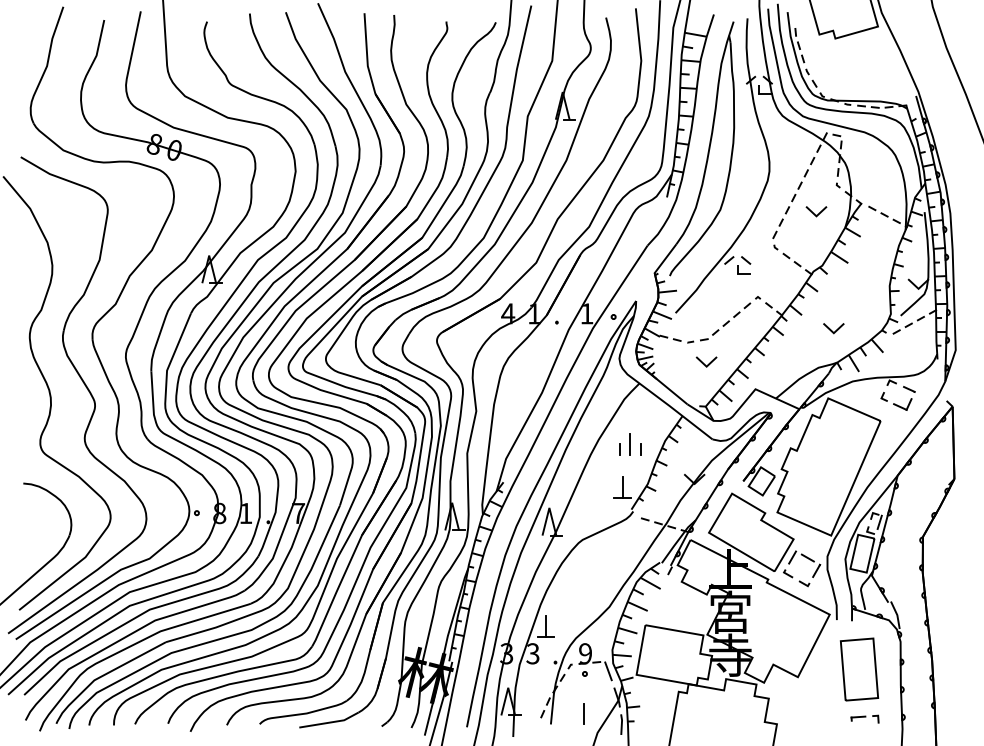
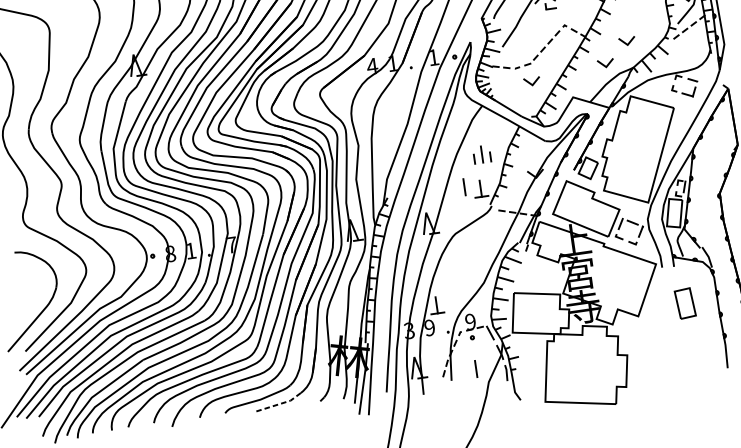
line: (800, 353) -> (604, 64), added
line: (601, 482) -> (463, 187), added
text: (532, 653) -> (429, 327), 3 -> 9
part: (859, 669) -> (685, 303), size x0.6
part: (864, 718) -> (694, 341), removed
line: (330, 722) -> (280, 404), solid -> dashed

